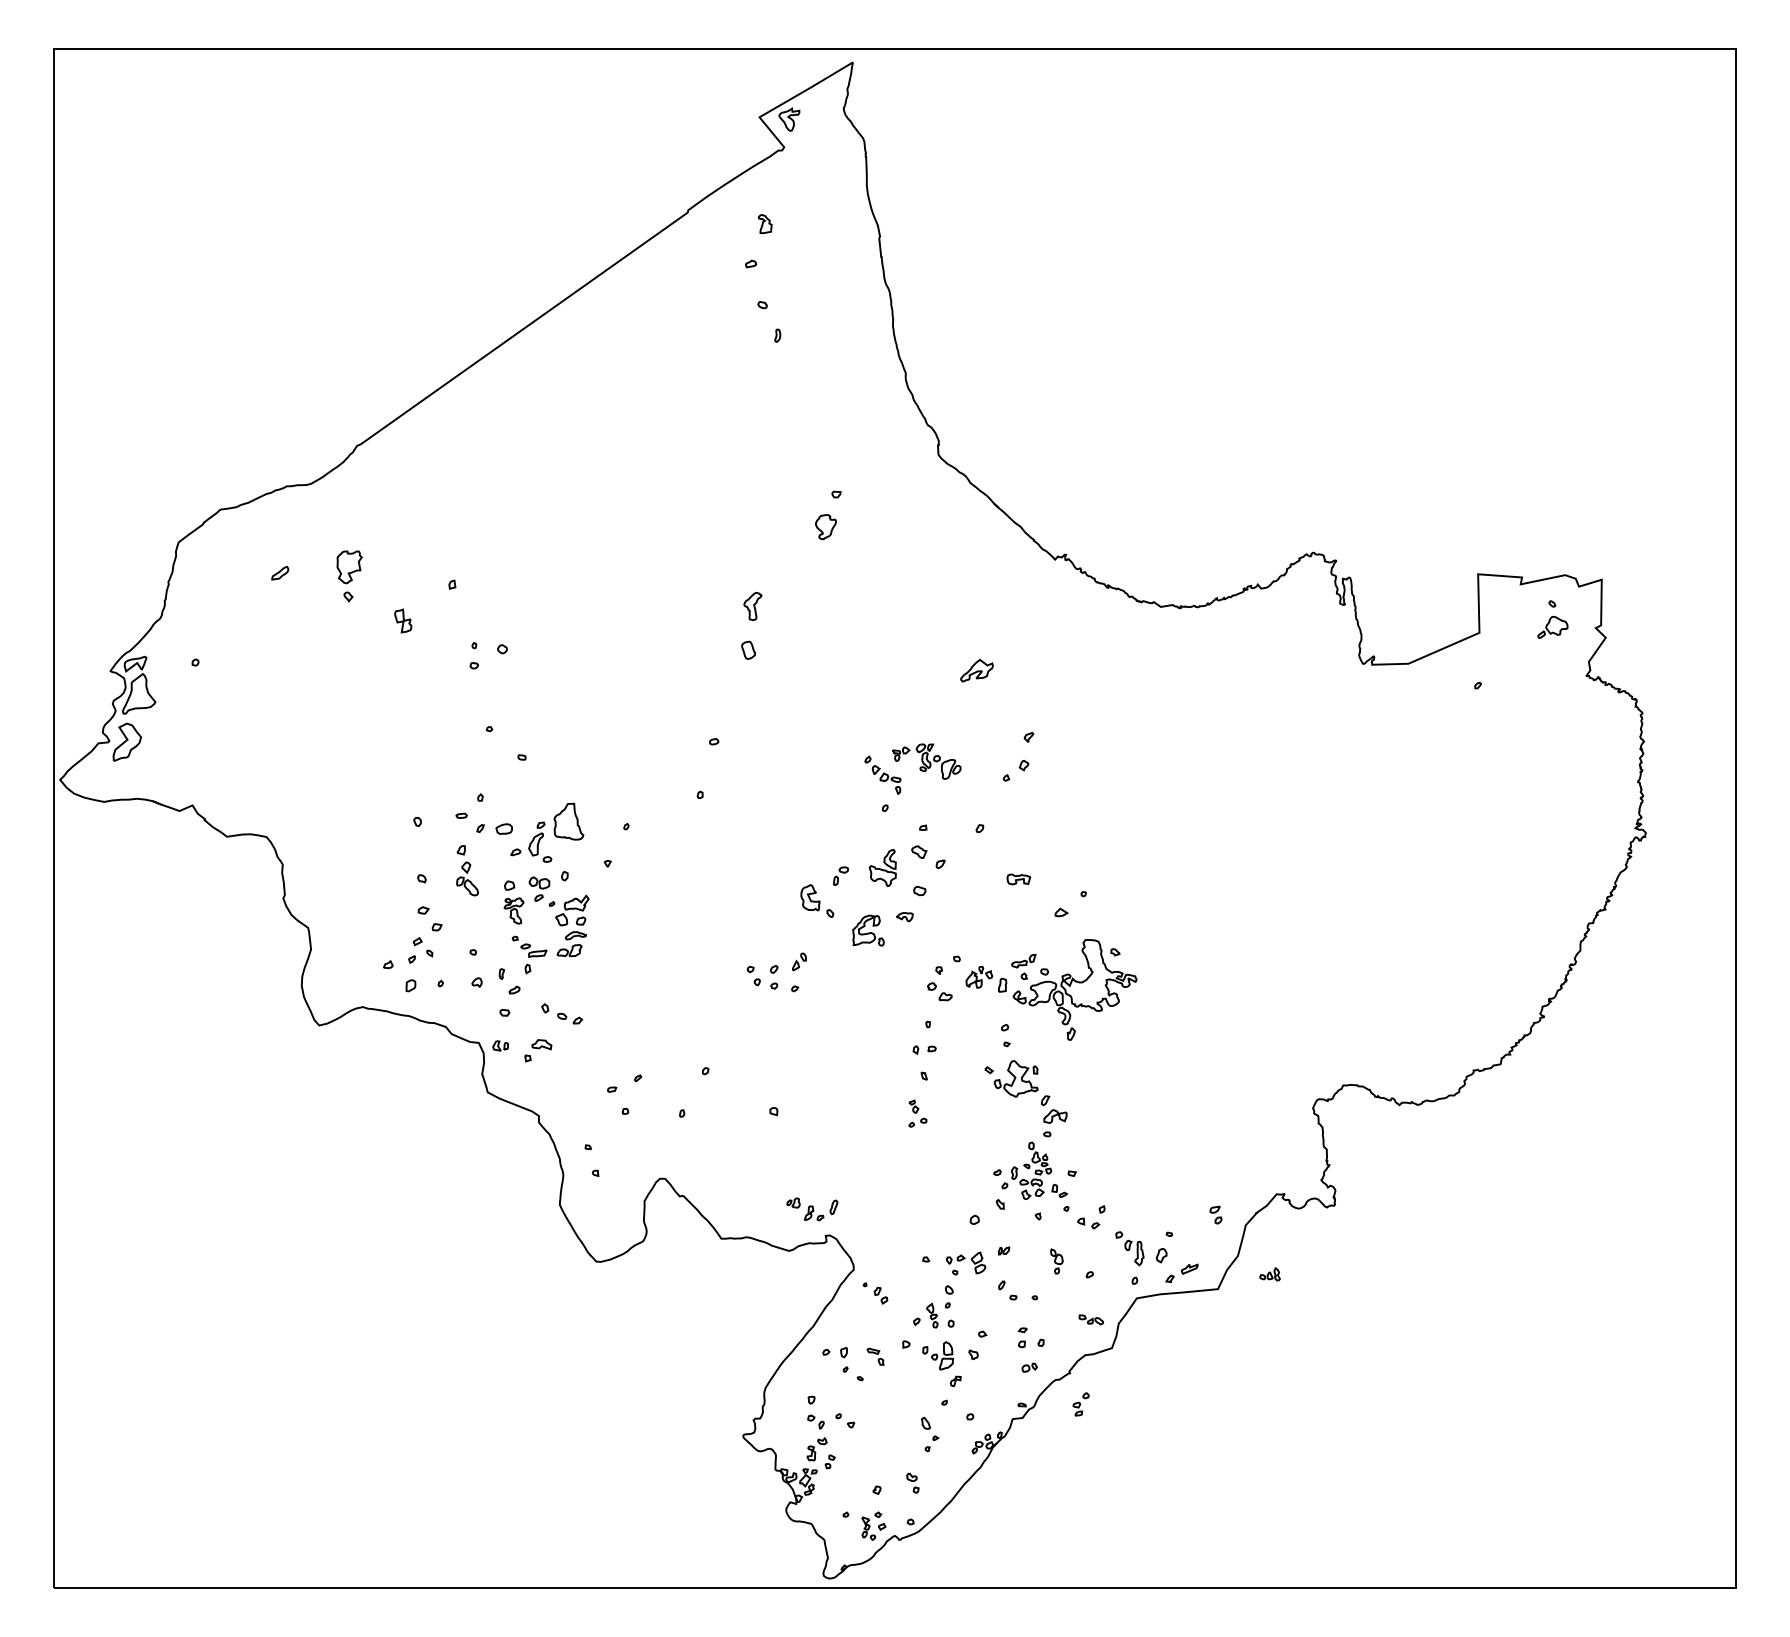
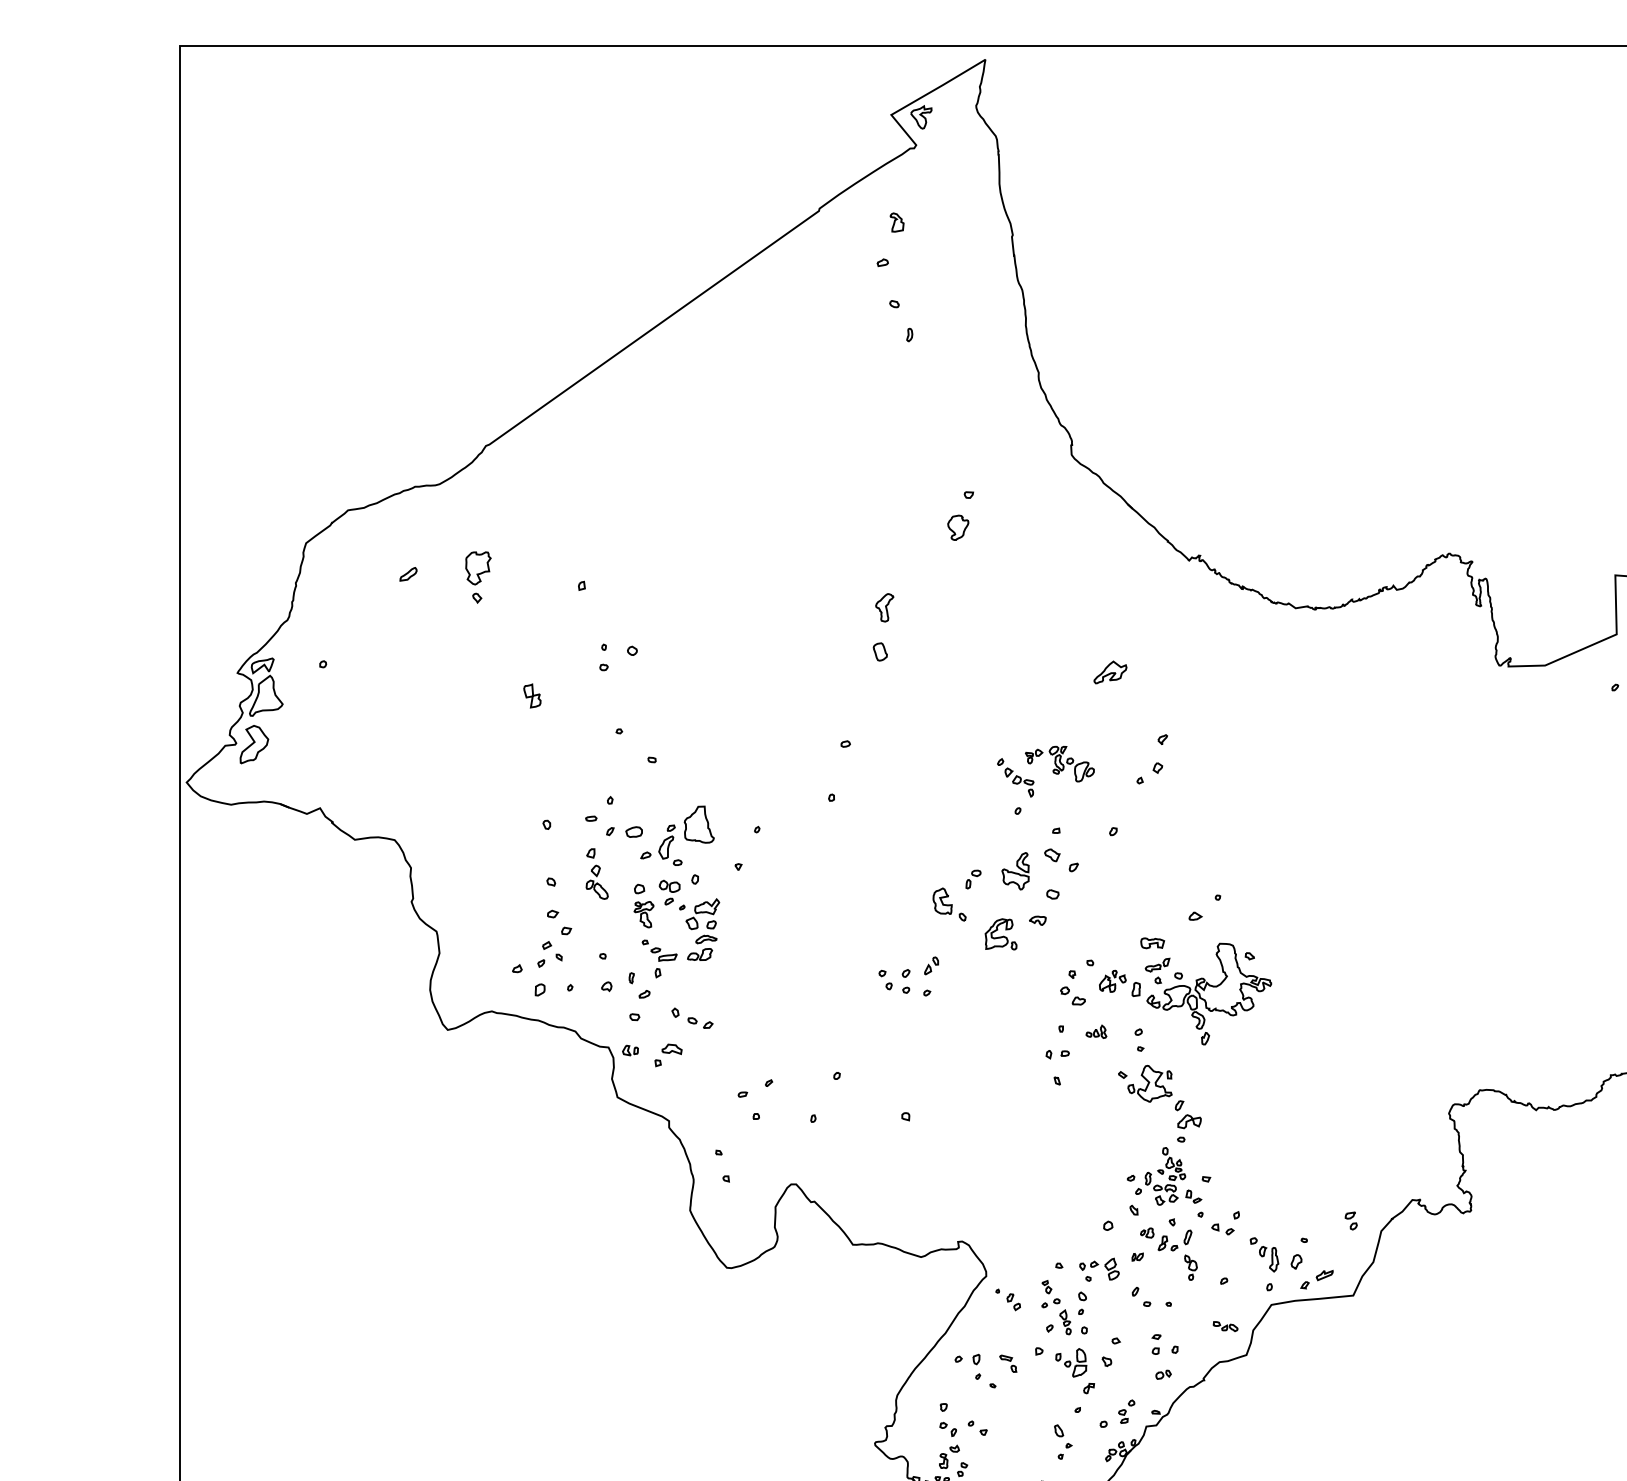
part: (403, 620) -> (532, 695), moved
part: (1018, 879) -> (1152, 943), moved
part: (917, 1113) -> (1050, 1293), moved
part: (812, 1209) -> (1166, 1239), moved
part: (1269, 1274) -> (1095, 1031), moved
part: (1080, 1404) -> (1126, 1411), moved

